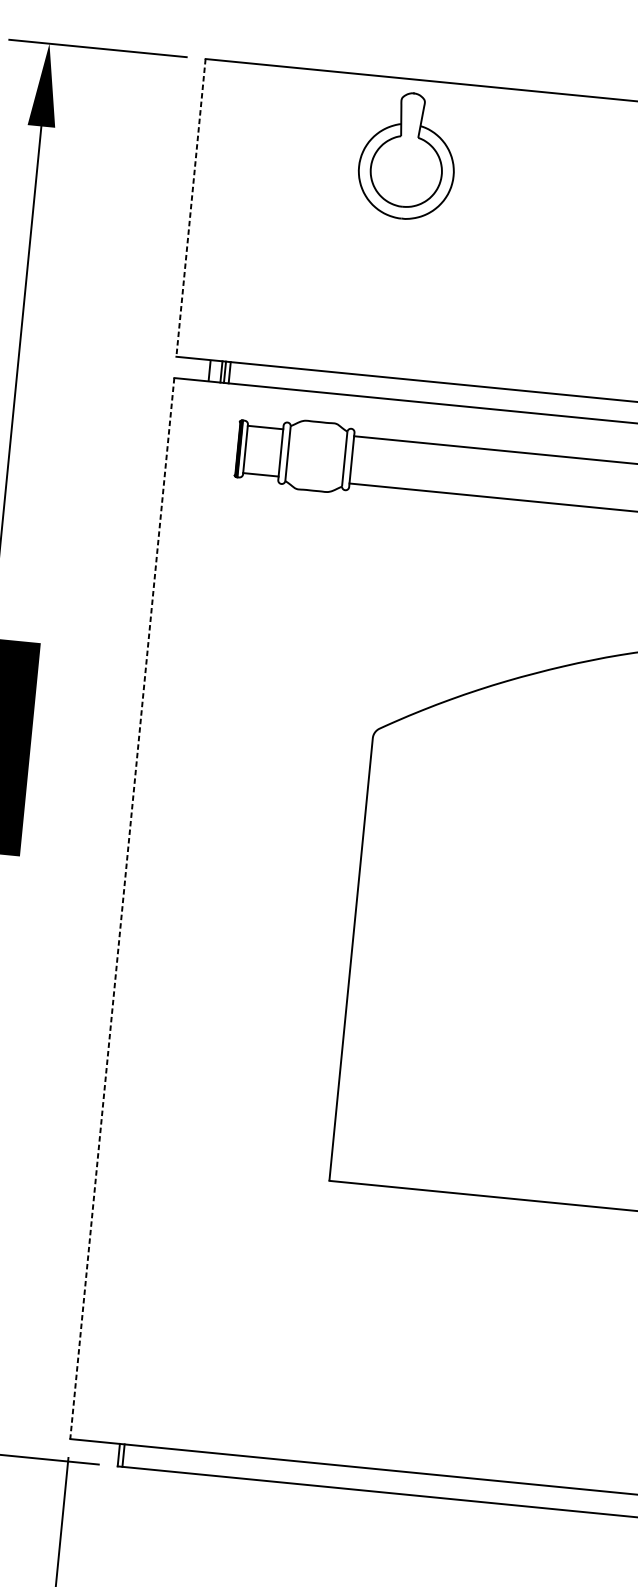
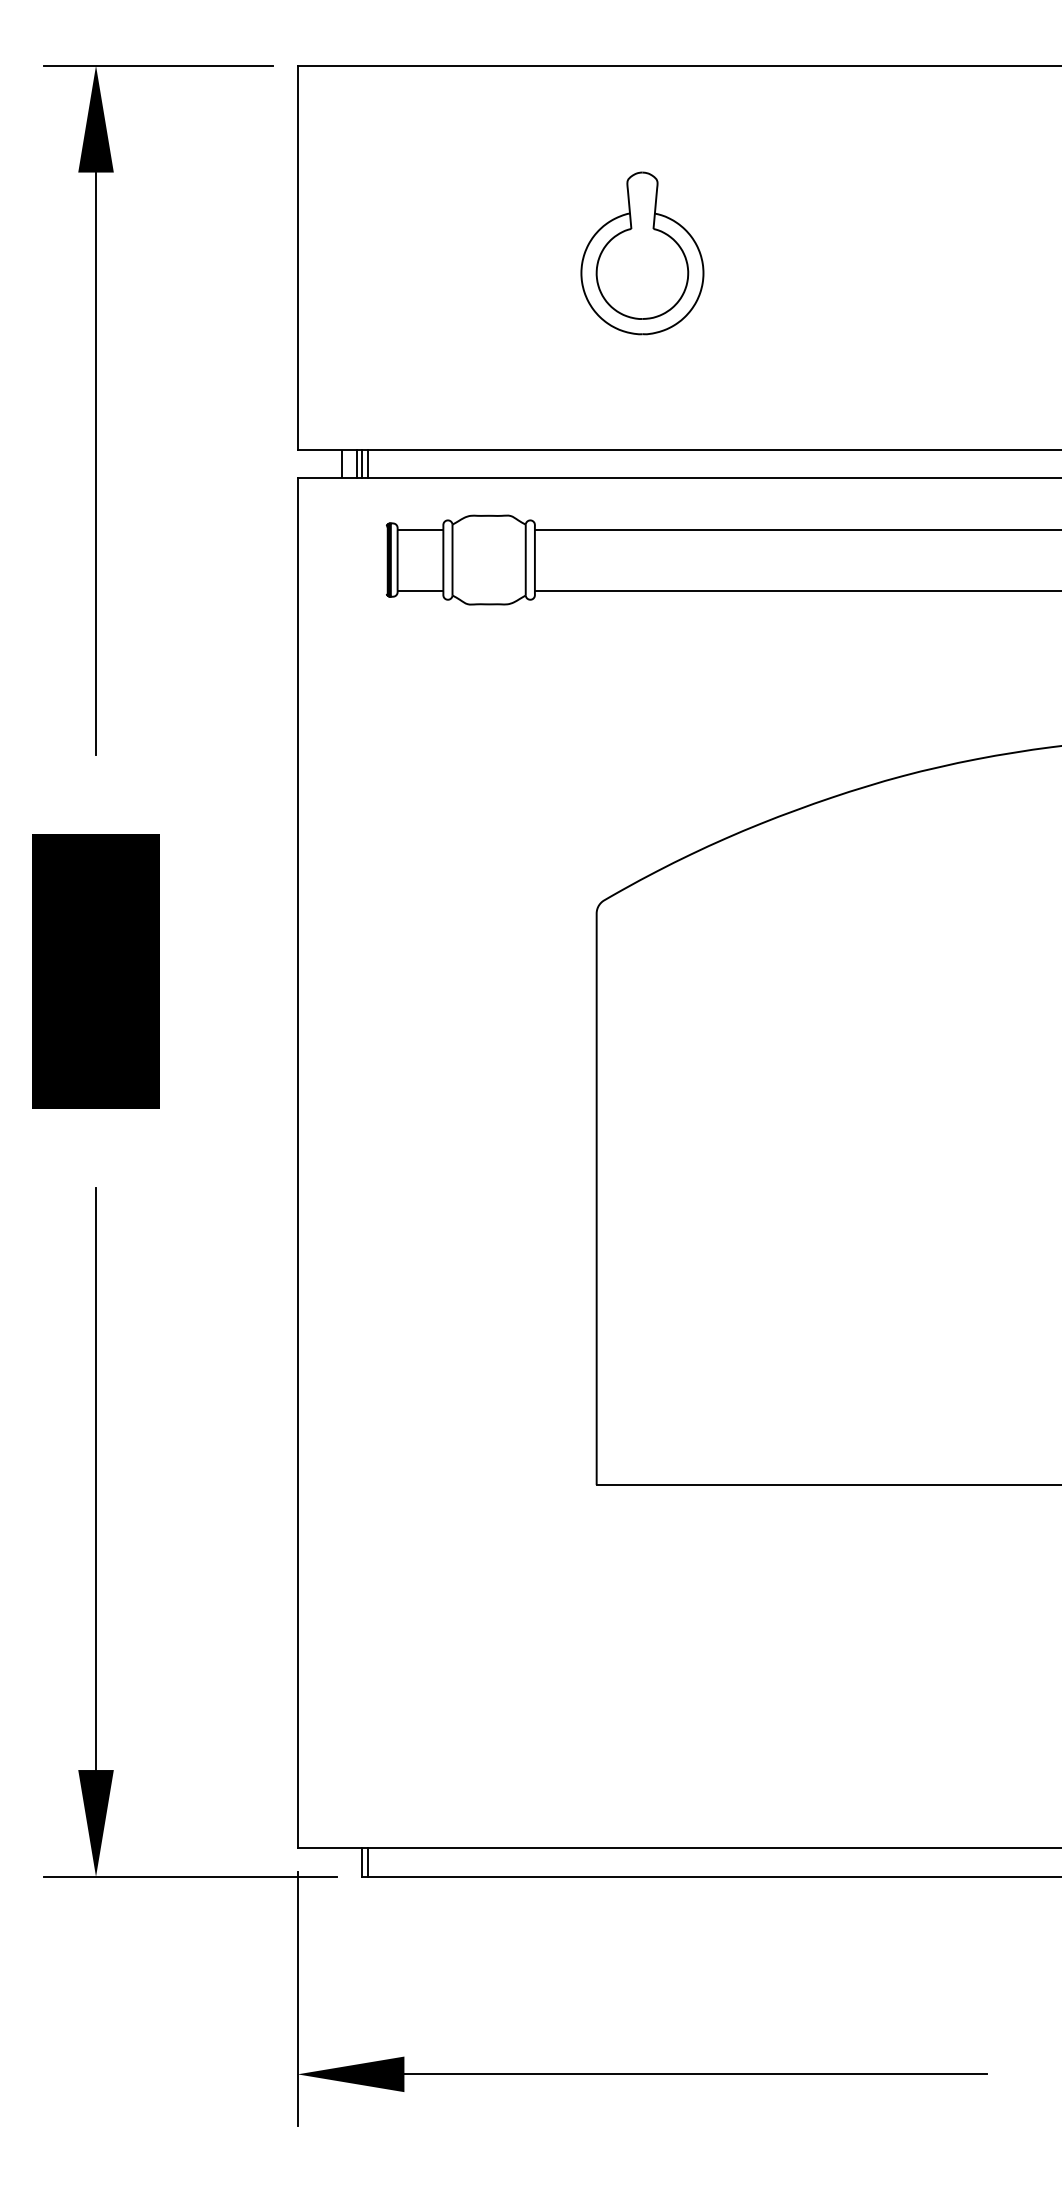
part: (407, 156) -> (642, 253), moved
line: (190, 208) -> (297, 258), dashed -> solid
line: (122, 909) -> (297, 1163), dashed -> solid

